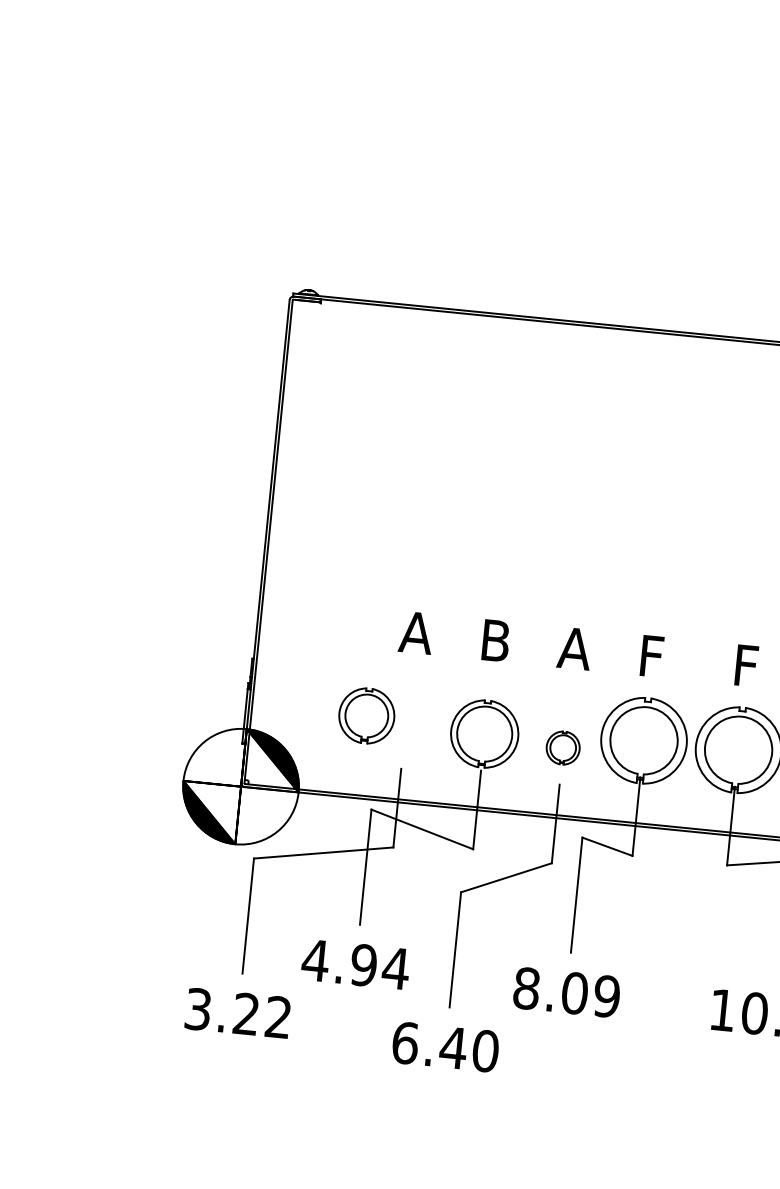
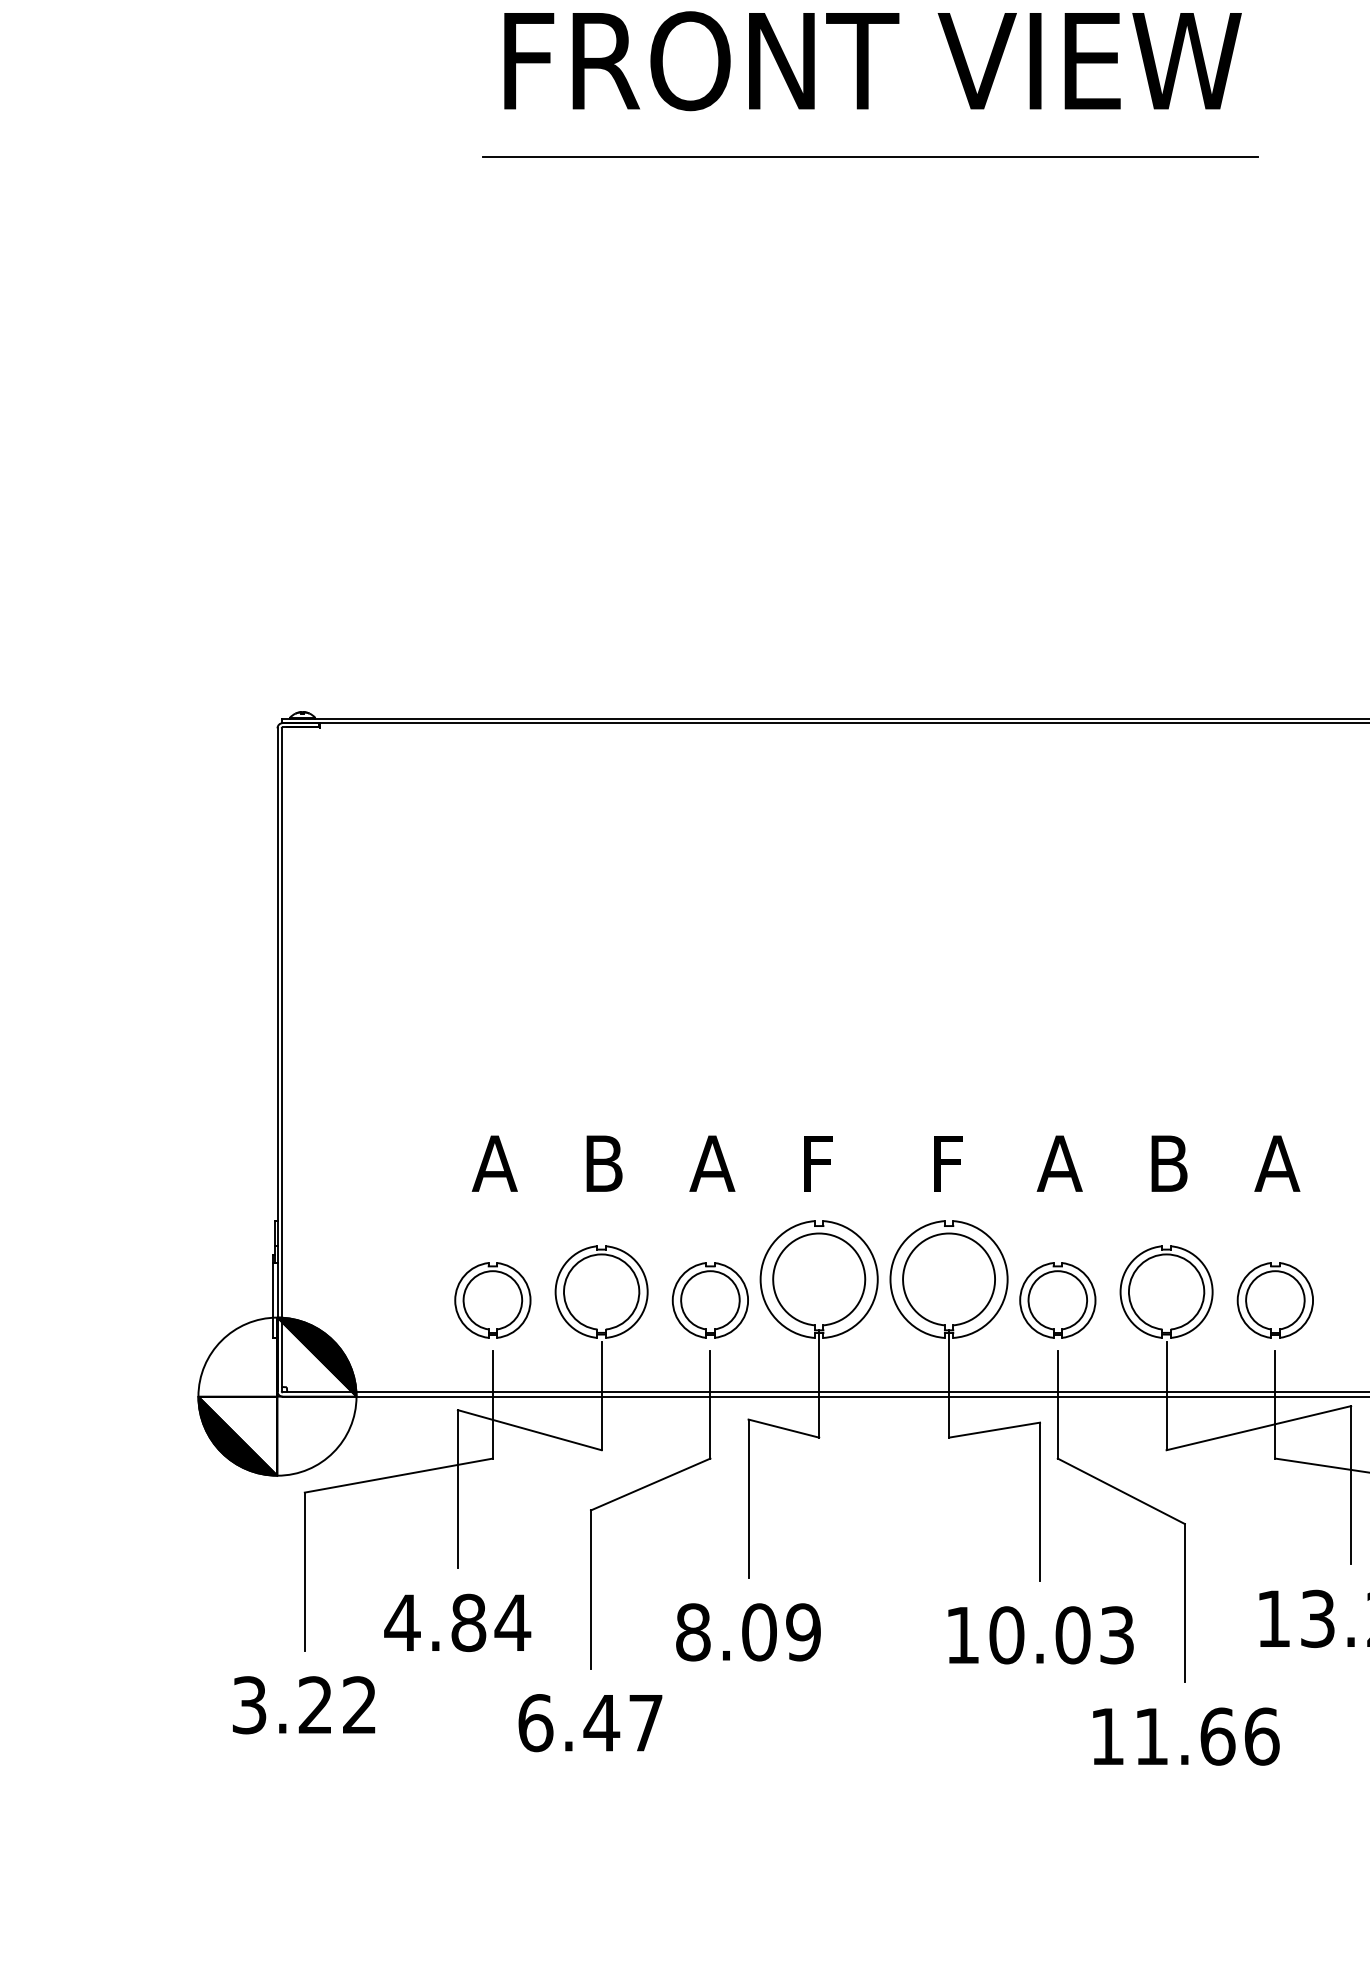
part: (366, 716) -> (492, 1300), moved
part: (562, 748) -> (709, 1300), size x1.67
text: (363, 965) -> (468, 1622), 4.94 -> 4.84
text: (485, 1051) -> (645, 1723), 6.40 -> 6.47

